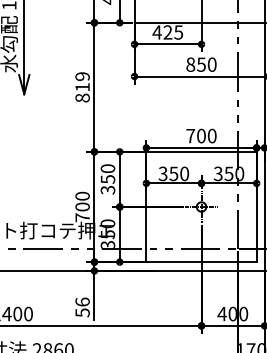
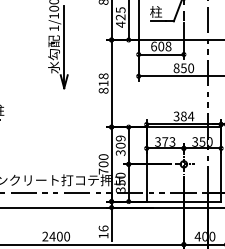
text: (166, 32) -> (160, 46), 425 -> 608
text: (82, 76) -> (103, 76), 819 -> 818
text: (200, 136) -> (183, 116), 700 -> 384
text: (107, 173) -> (120, 141), 350 -> 309
text: (178, 173) -> (168, 141), 350 -> 373
text: (82, 312) -> (103, 235), 56 -> 16

